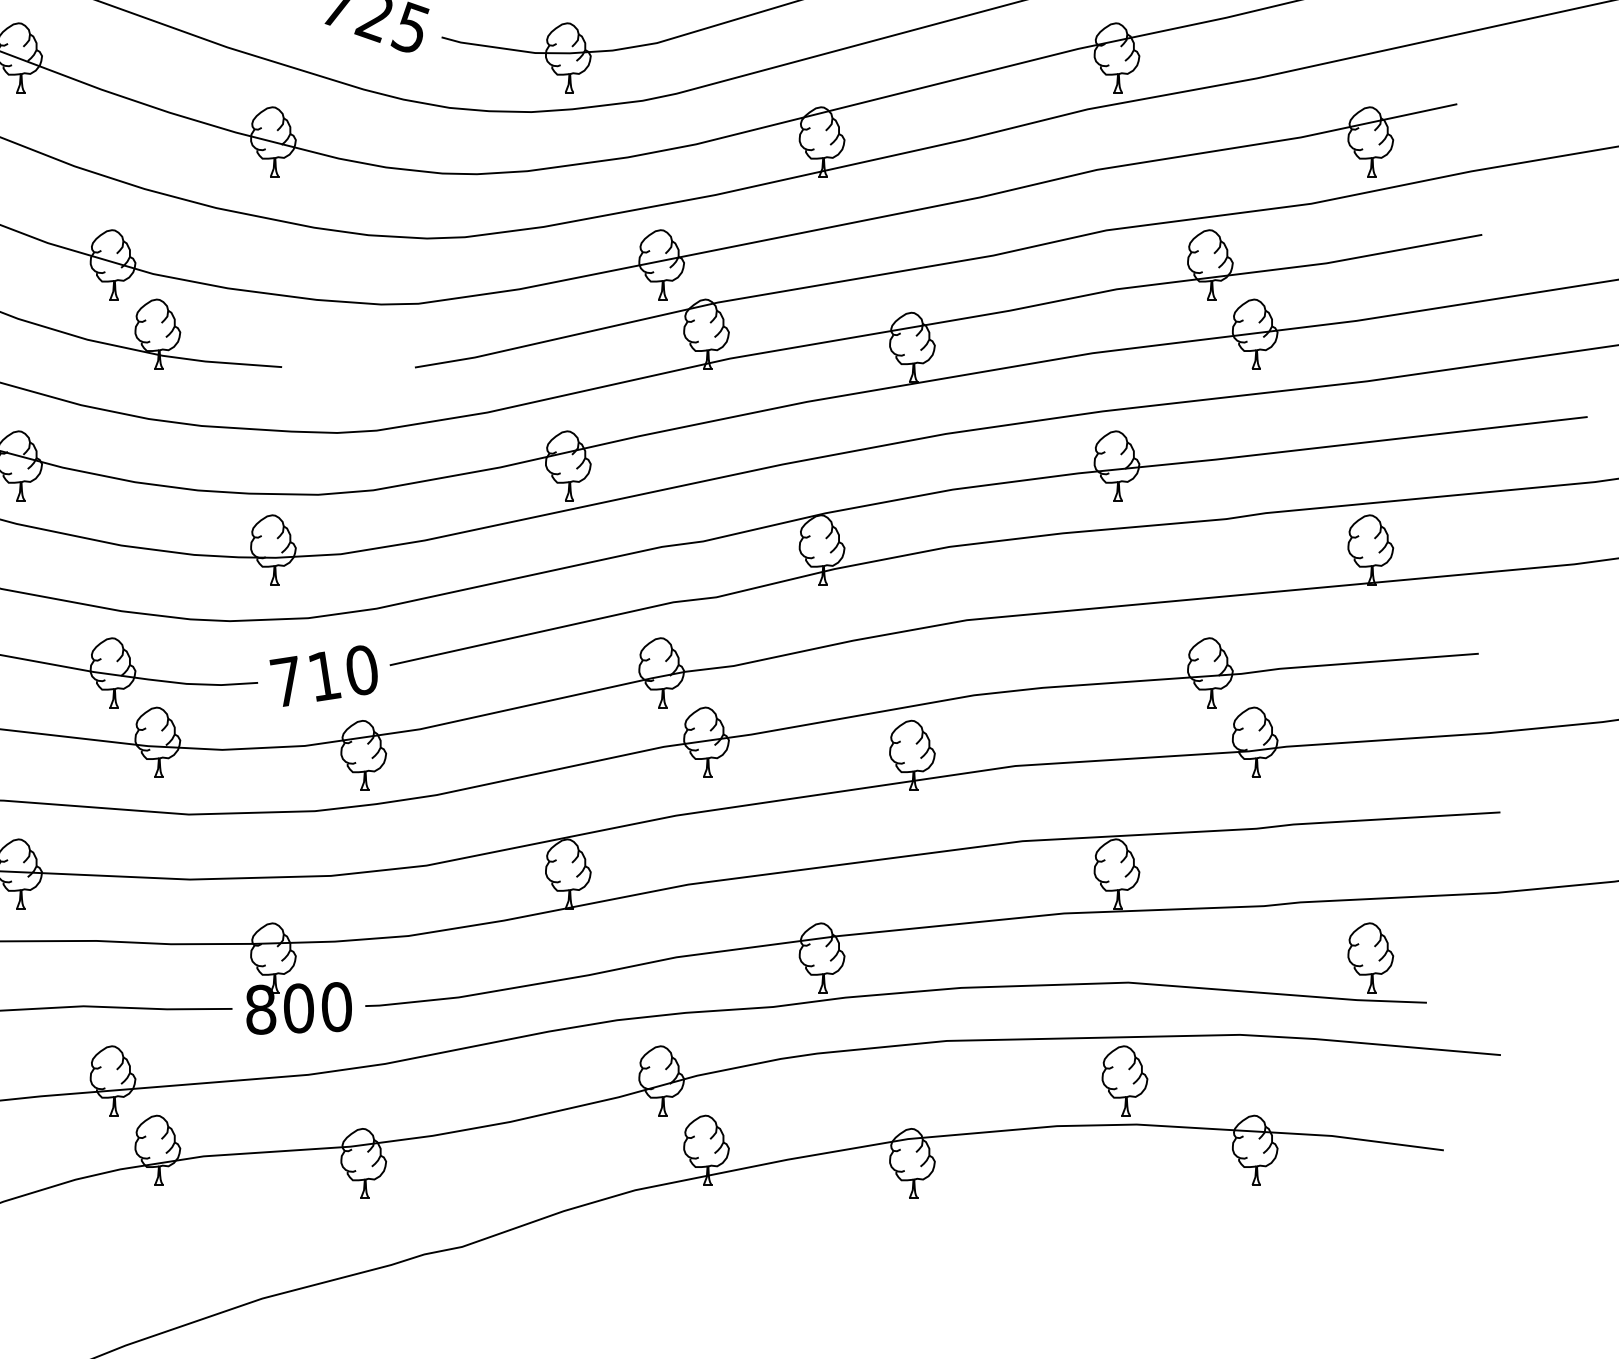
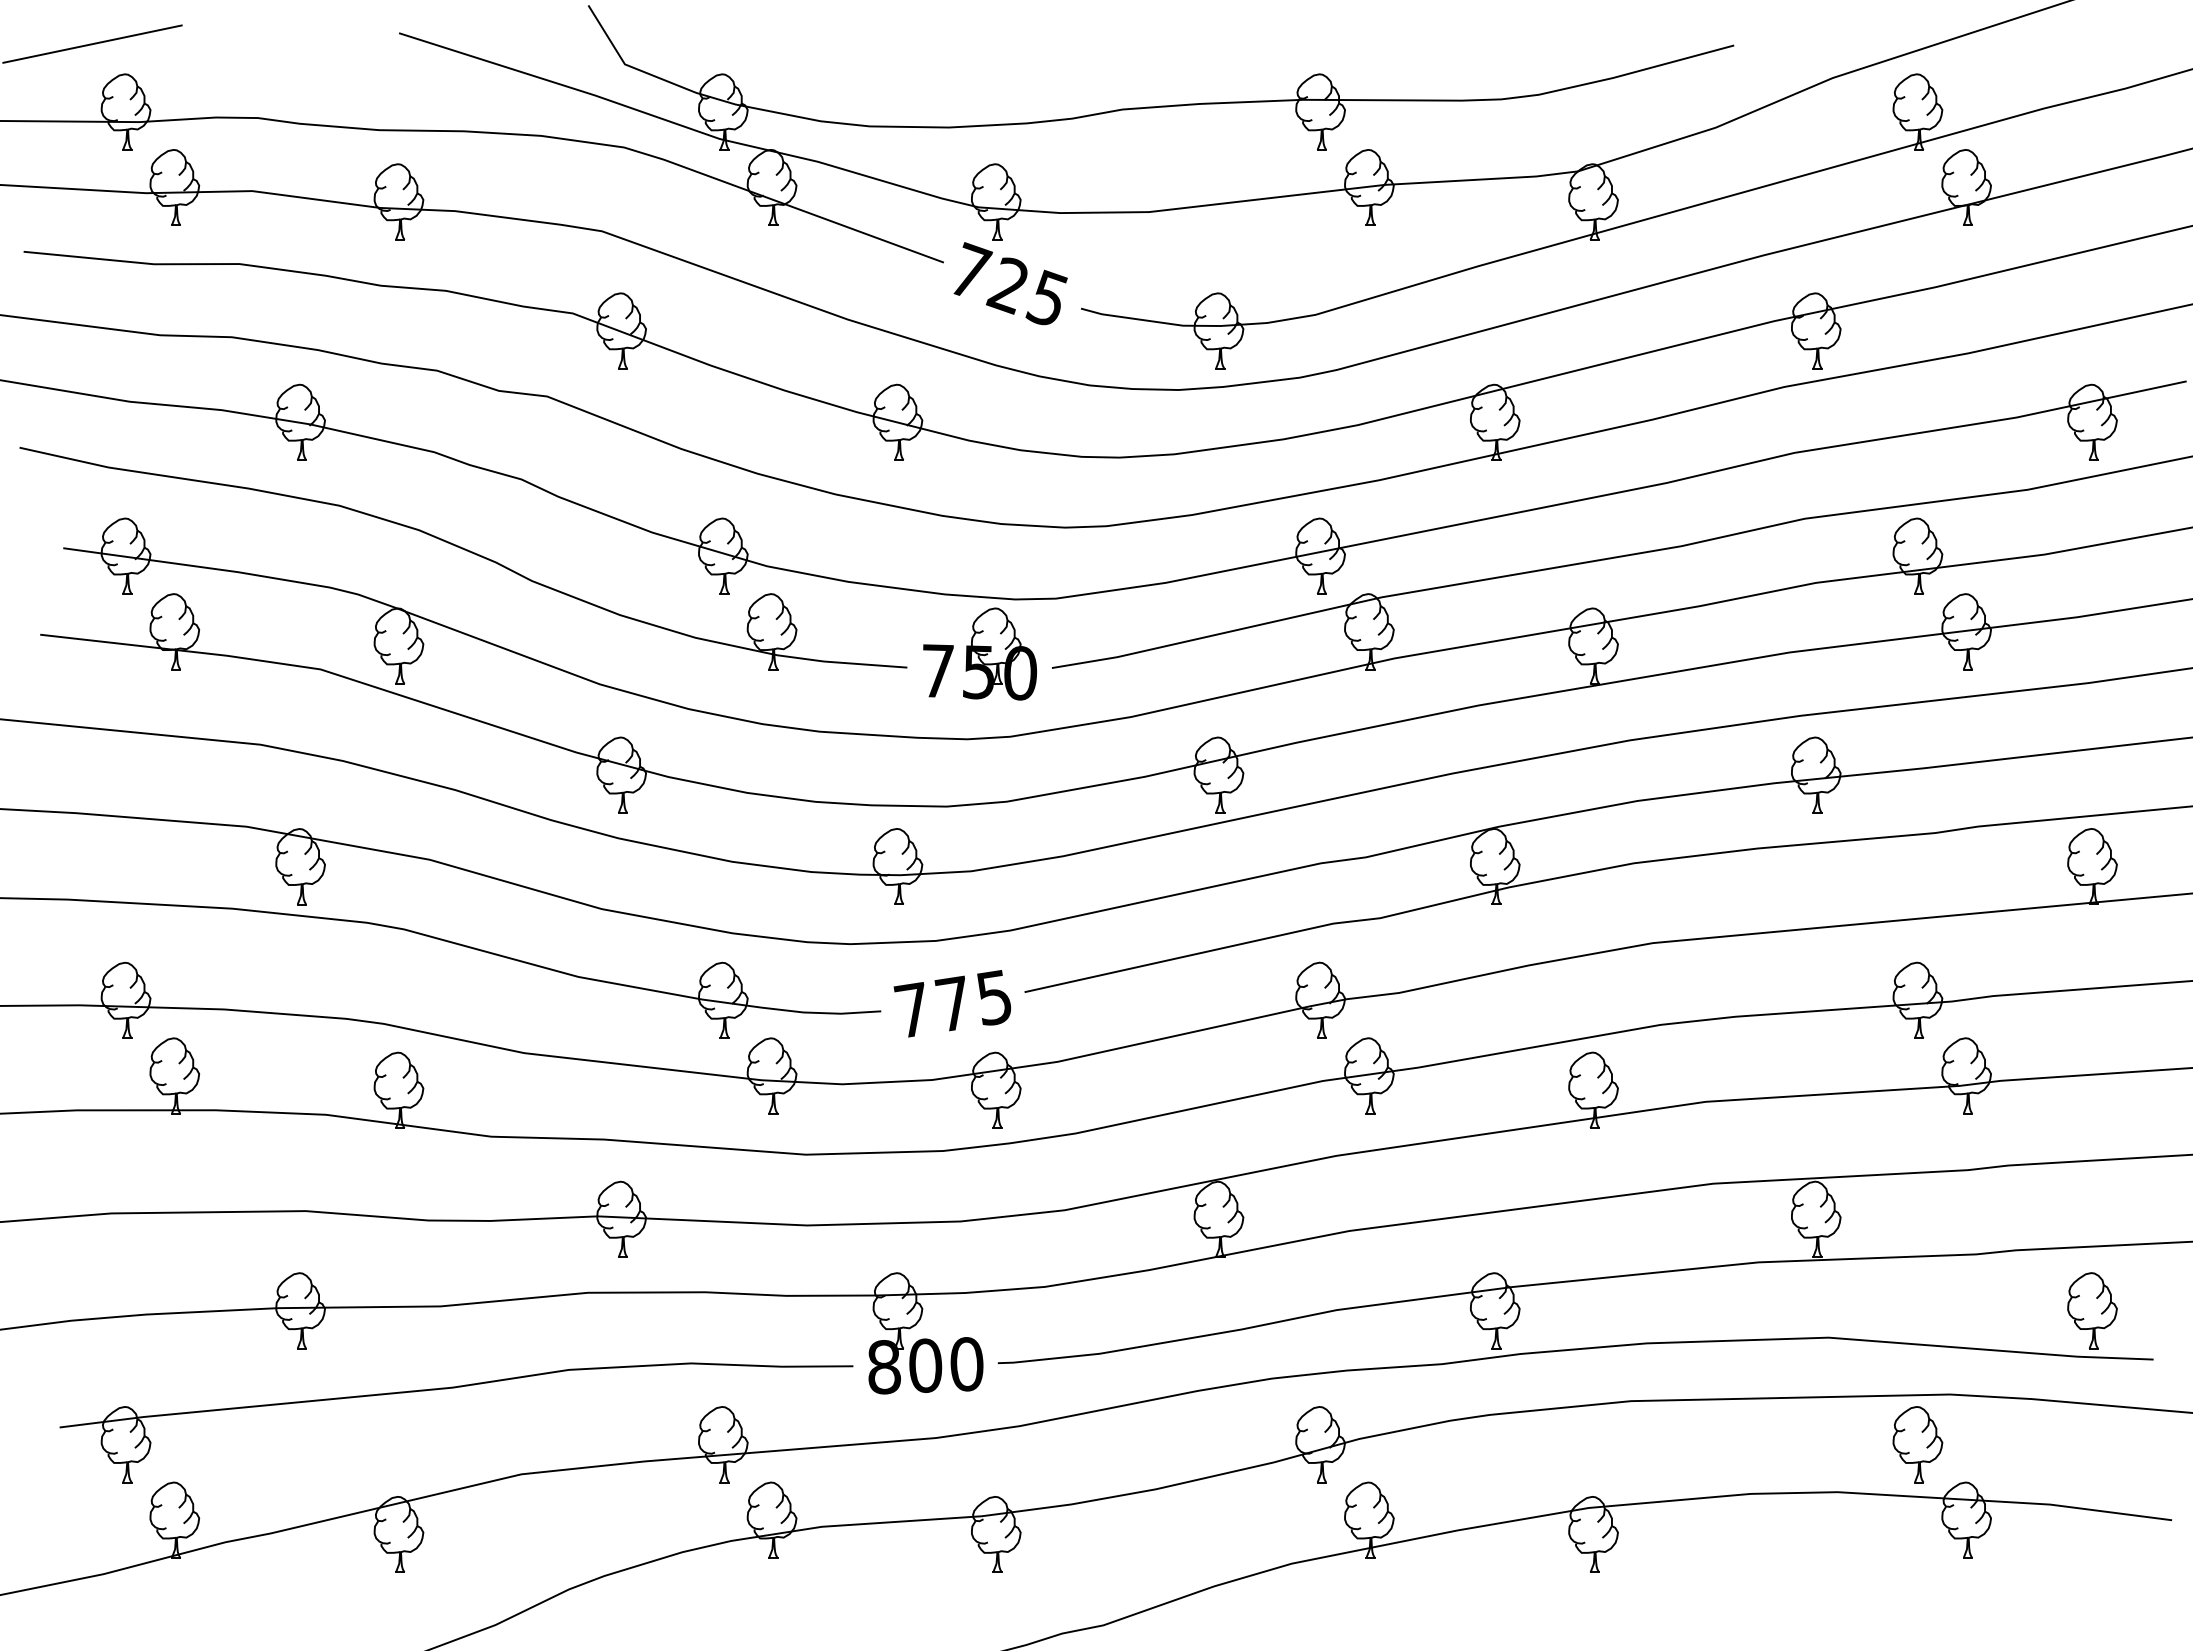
part: (348, 354) -> (979, 653), added
text: (341, 672) -> (972, 1000), 710 -> 775
part: (1124, 1080) -> (1917, 1444), moved

